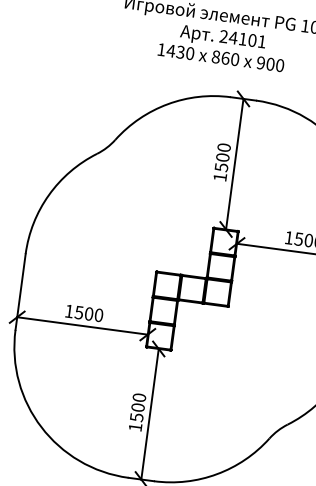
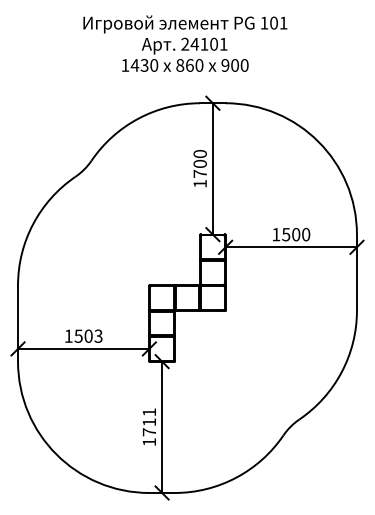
text: (220, 166) -> (199, 173), 1500 -> 1700
text: (99, 314) -> (98, 335), 1500 -> 1503
text: (138, 407) -> (149, 422), 1500 -> 1711

